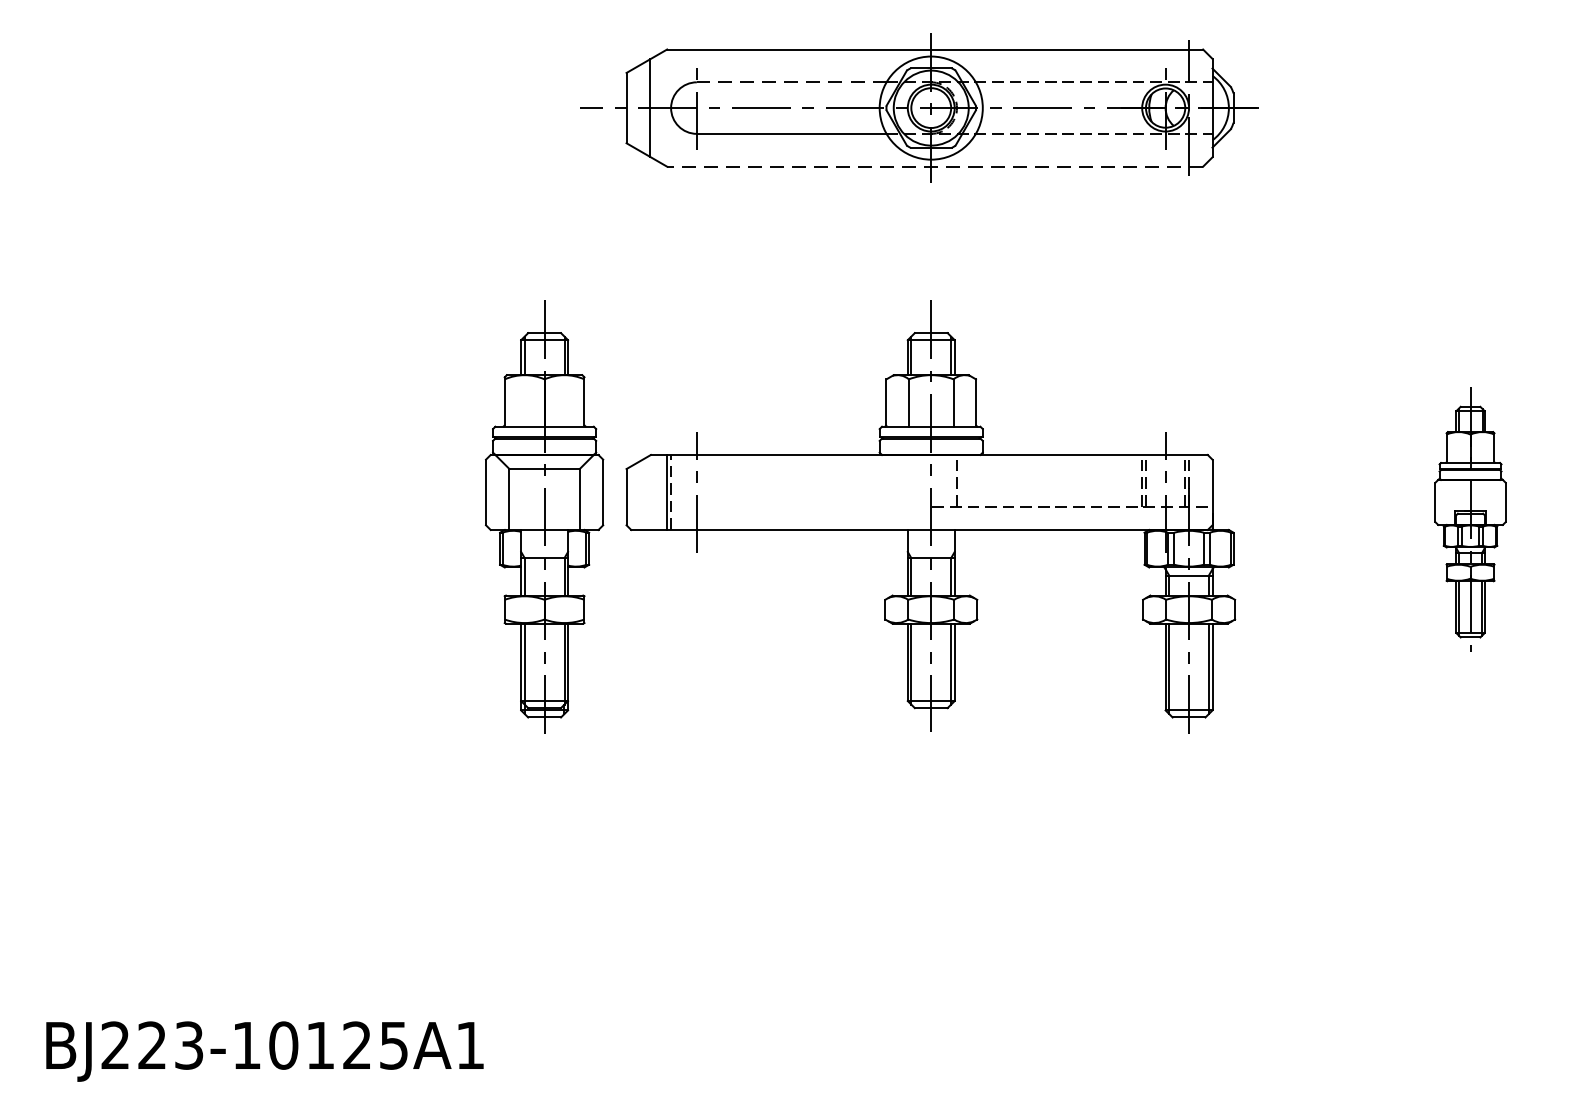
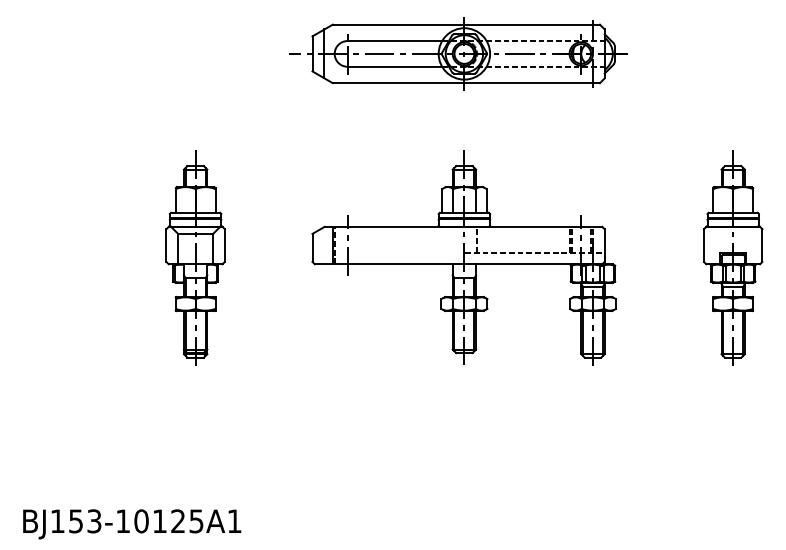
line: (791, 83) -> (394, 41), dashed -> solid
line: (935, 167) -> (466, 83), dashed -> solid
part: (544, 516) -> (195, 257), moved
part: (1470, 516) -> (733, 257), size x1.67
text: (133, 1045) -> (66, 521), BJ223-10125A1 -> BJ153-10125A1

